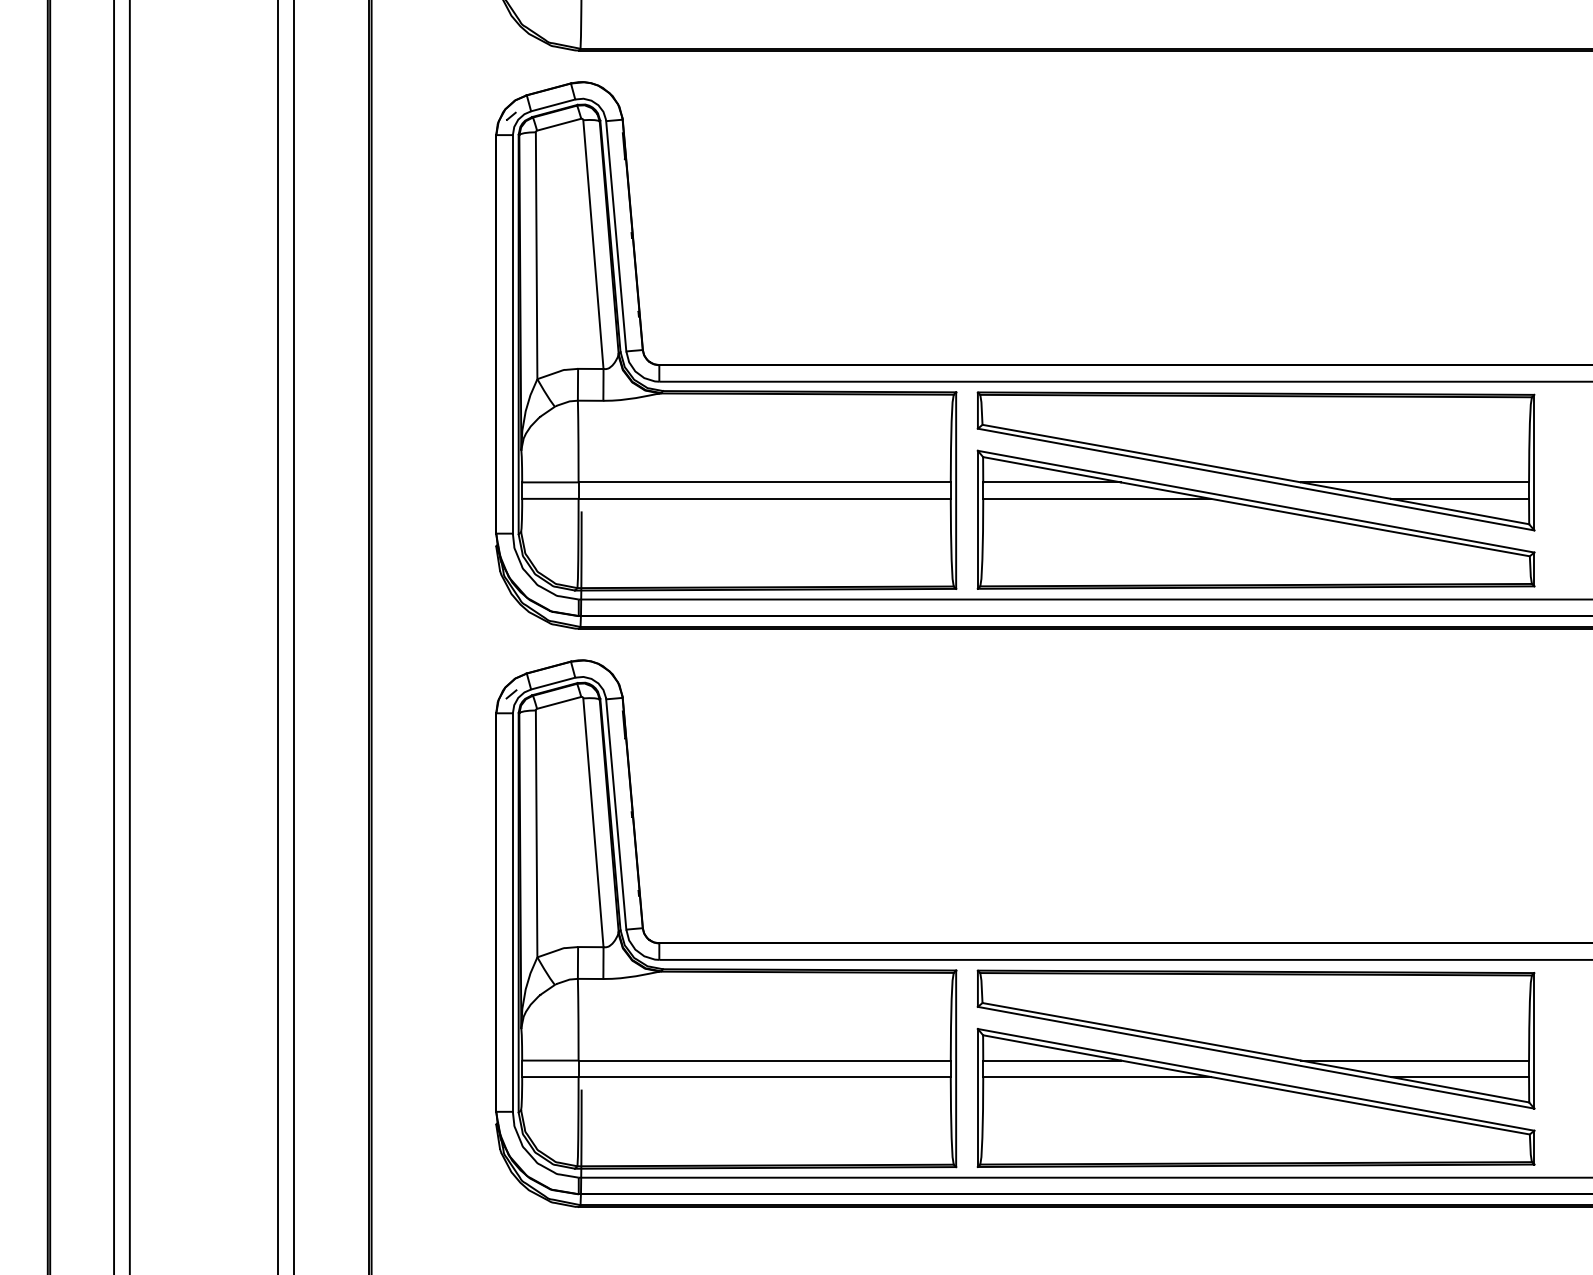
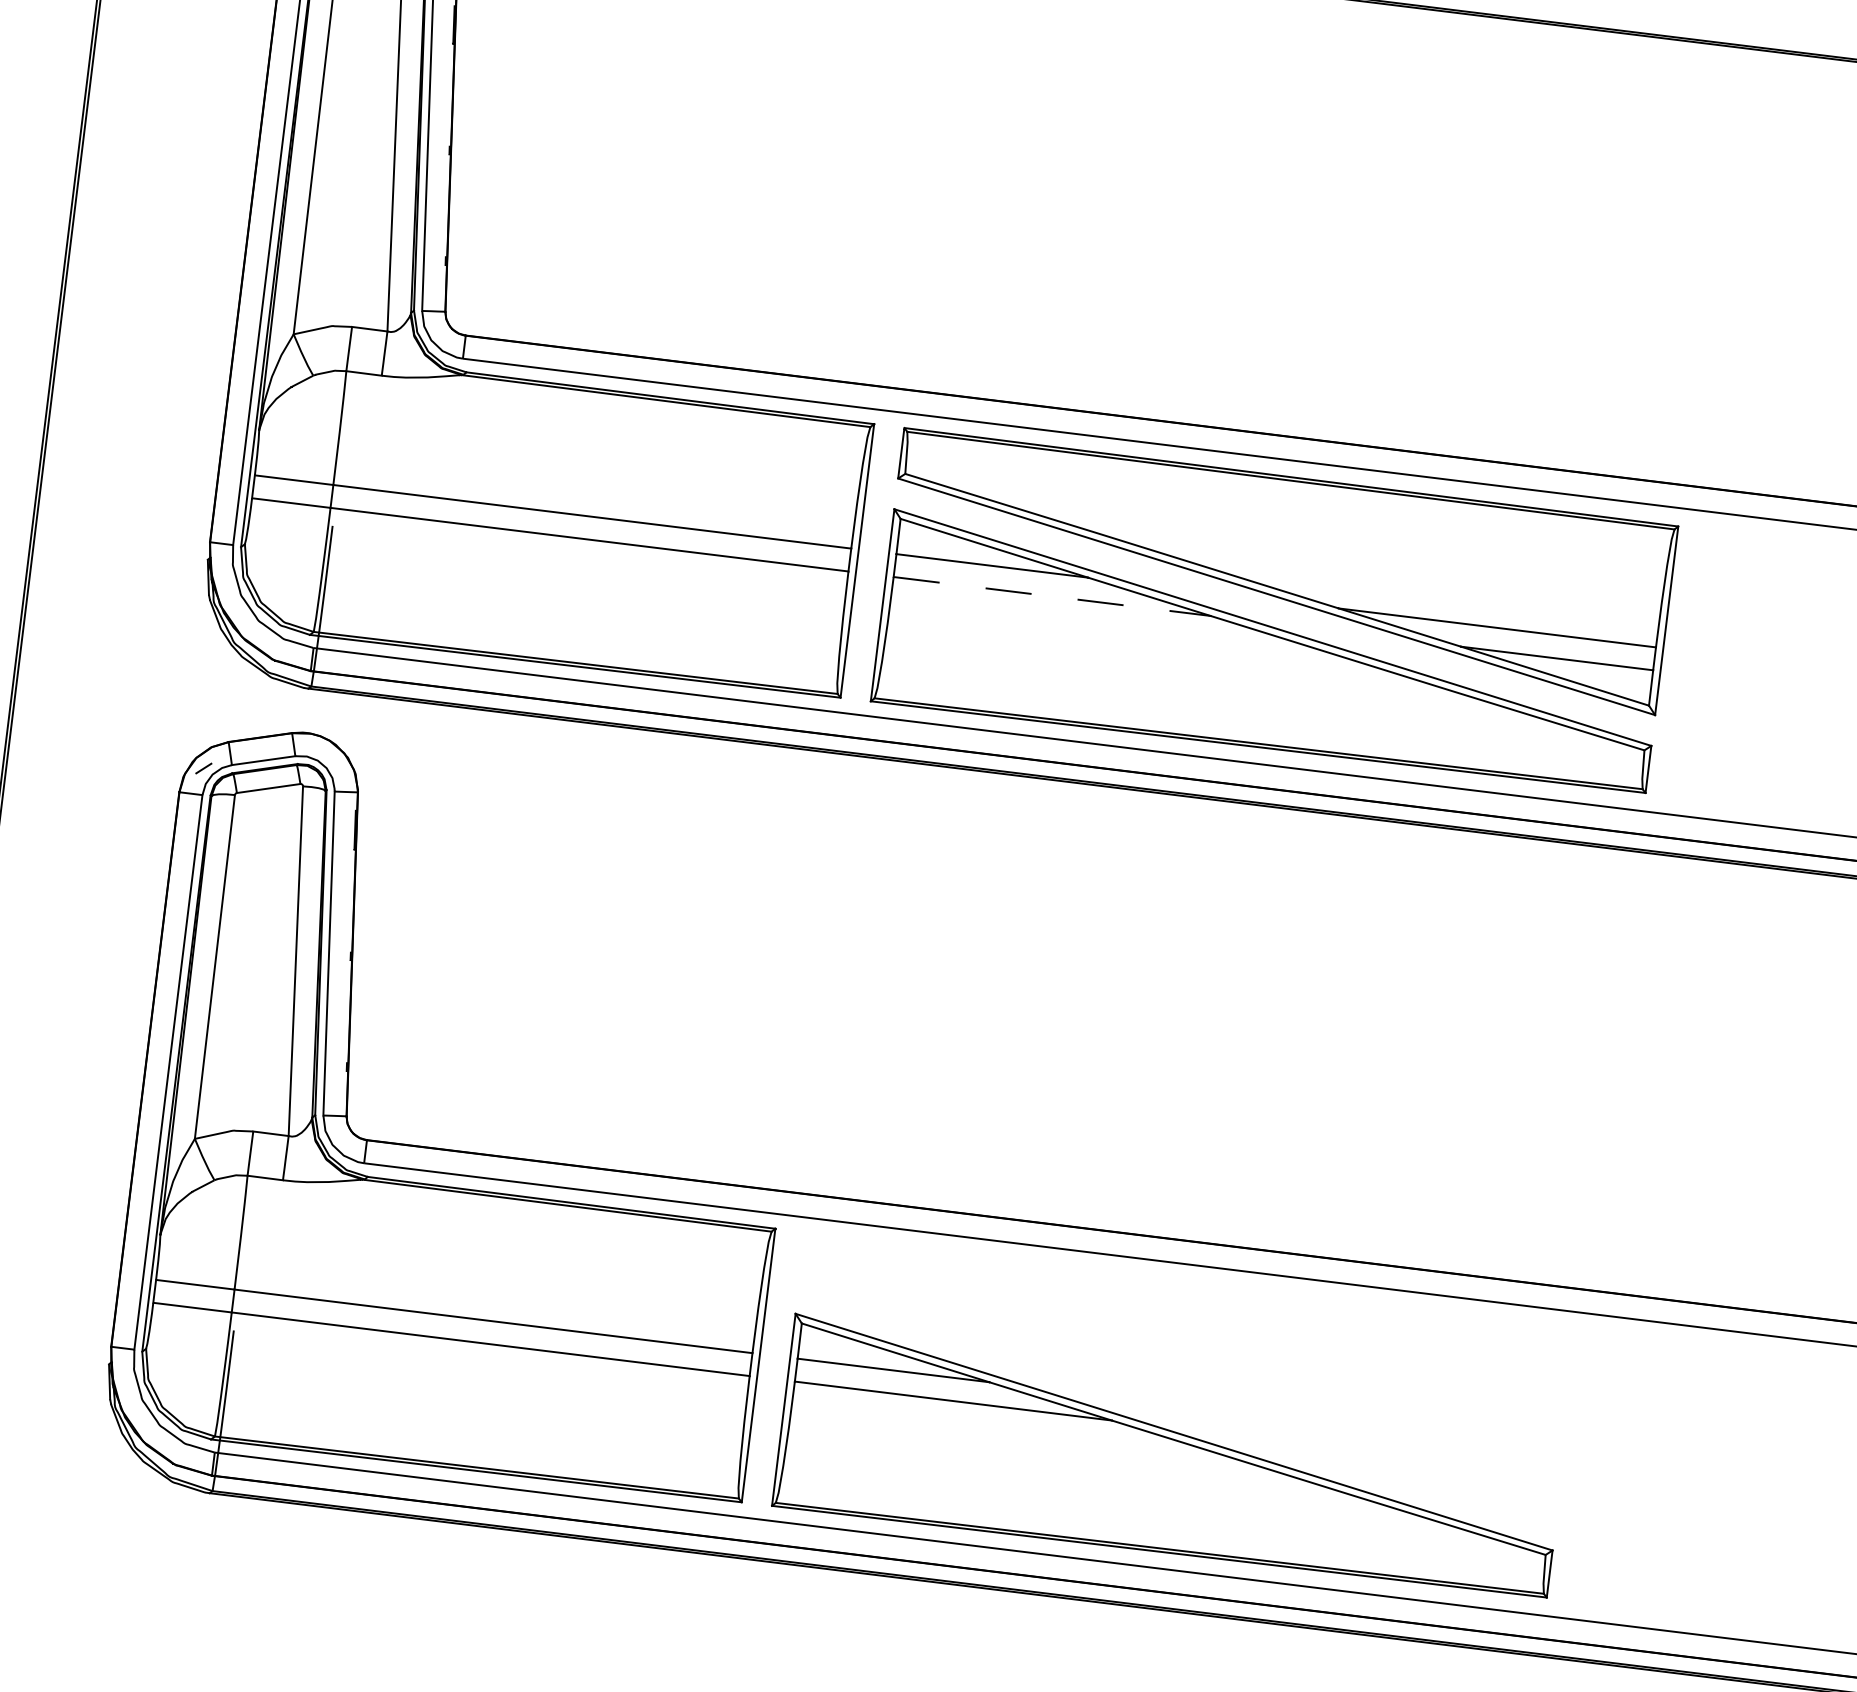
line: (1097, 498) -> (1052, 596), solid -> dashed
part: (1255, 1039) -> (1180, 1375), removed

